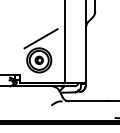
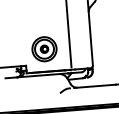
line: (40, 38) -> (44, 27), removed

